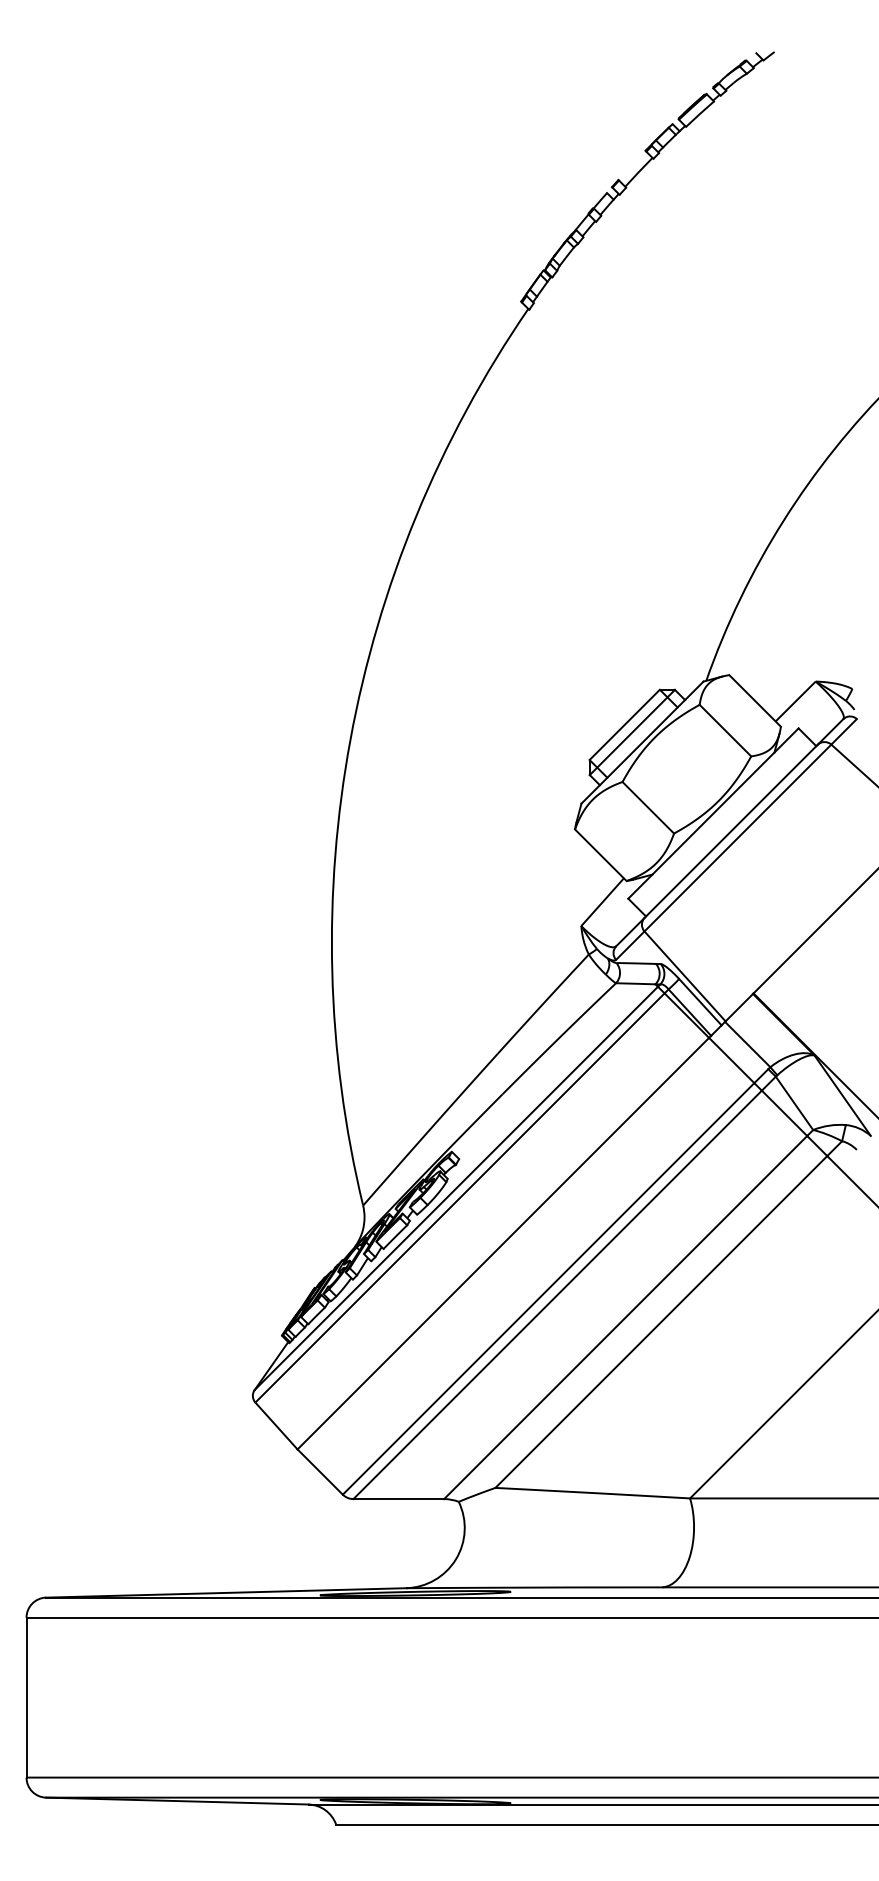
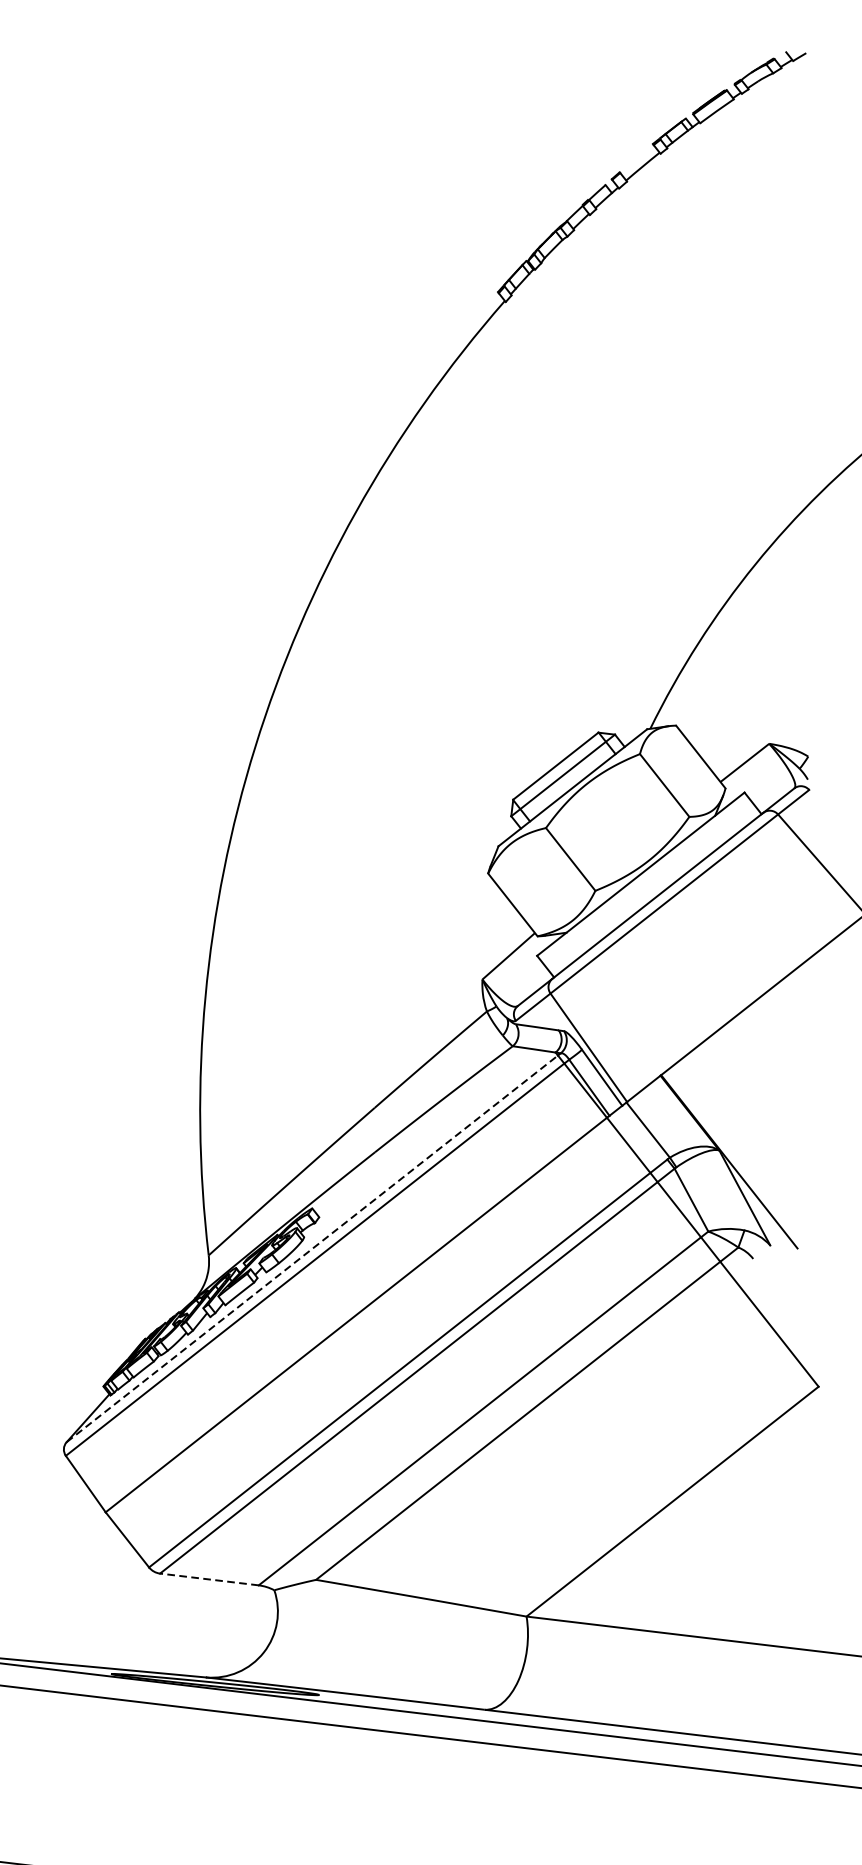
line: (456, 1188) -> (312, 1248), solid -> dashed
line: (398, 1499) -> (209, 1579), solid -> dashed

